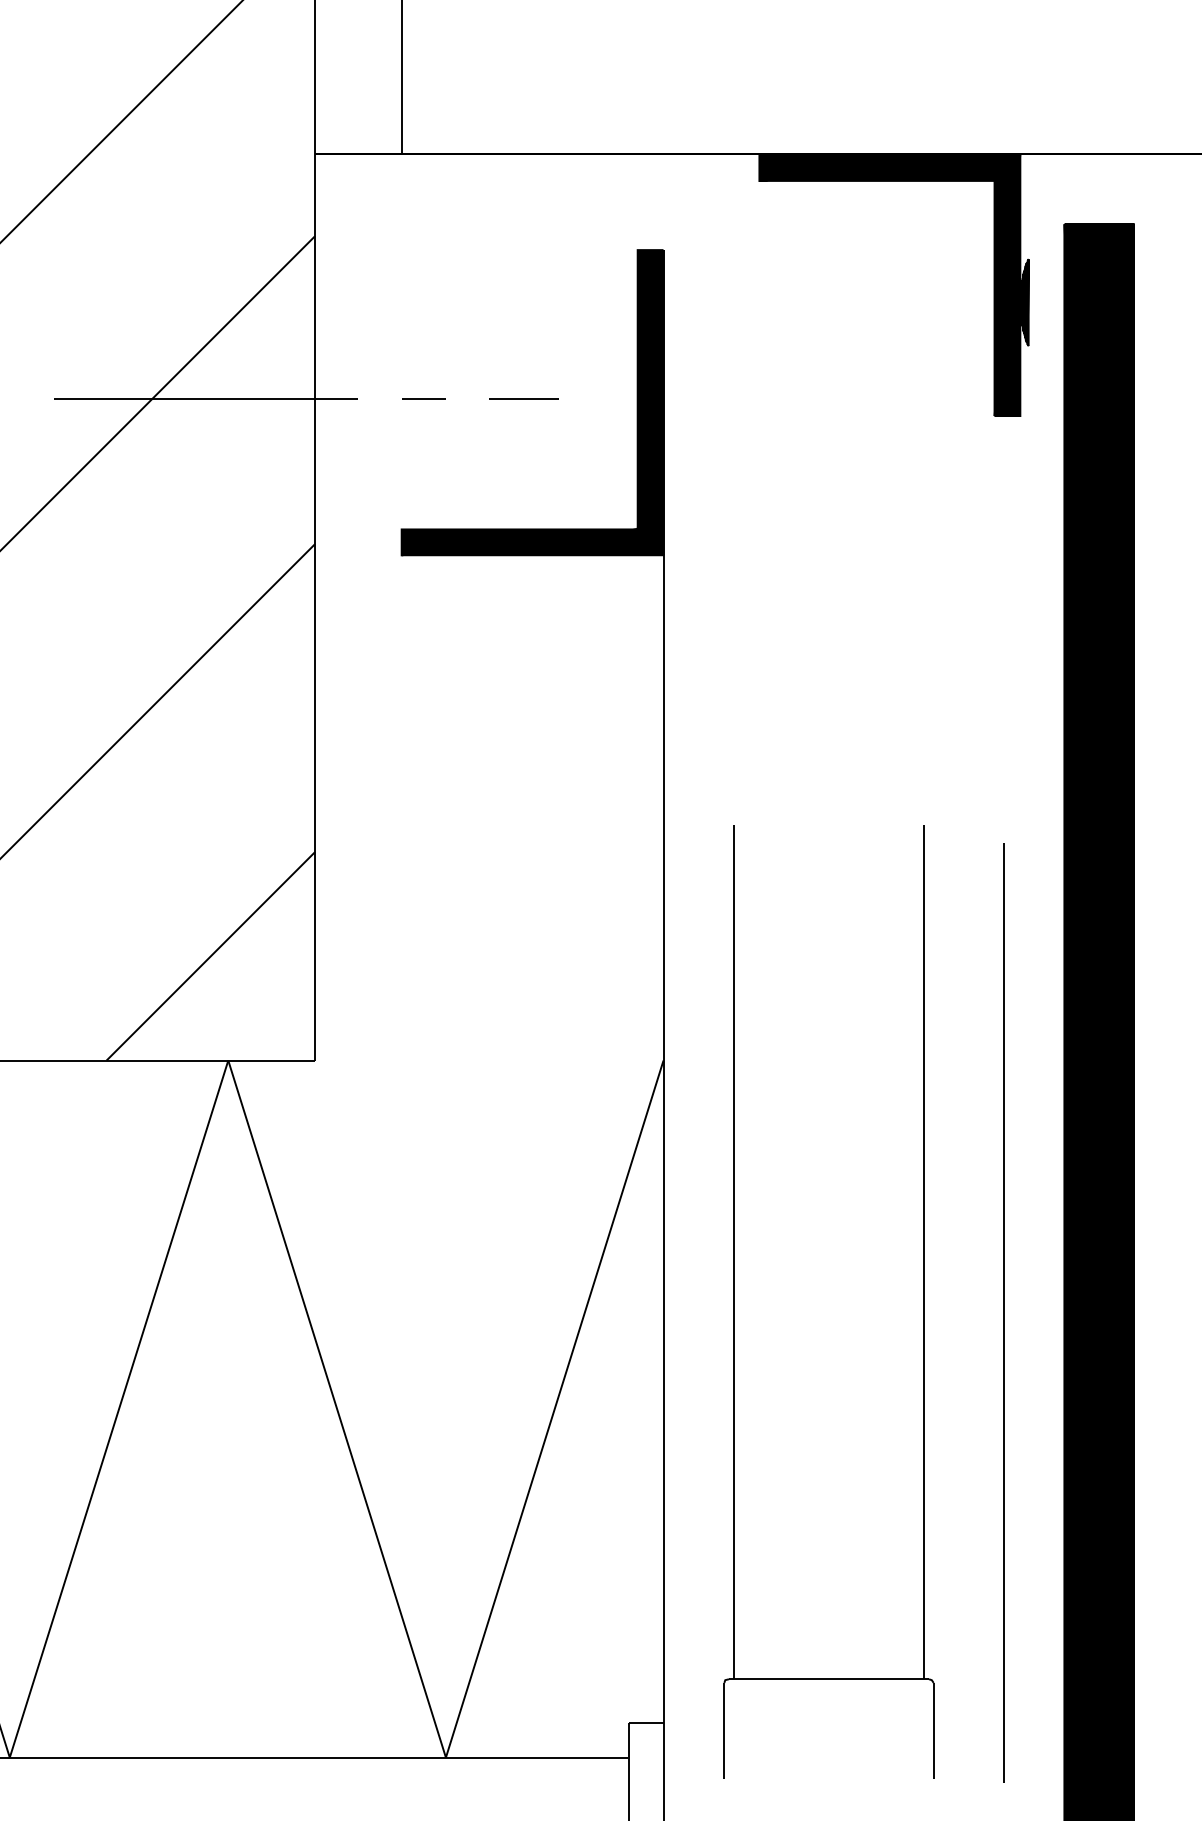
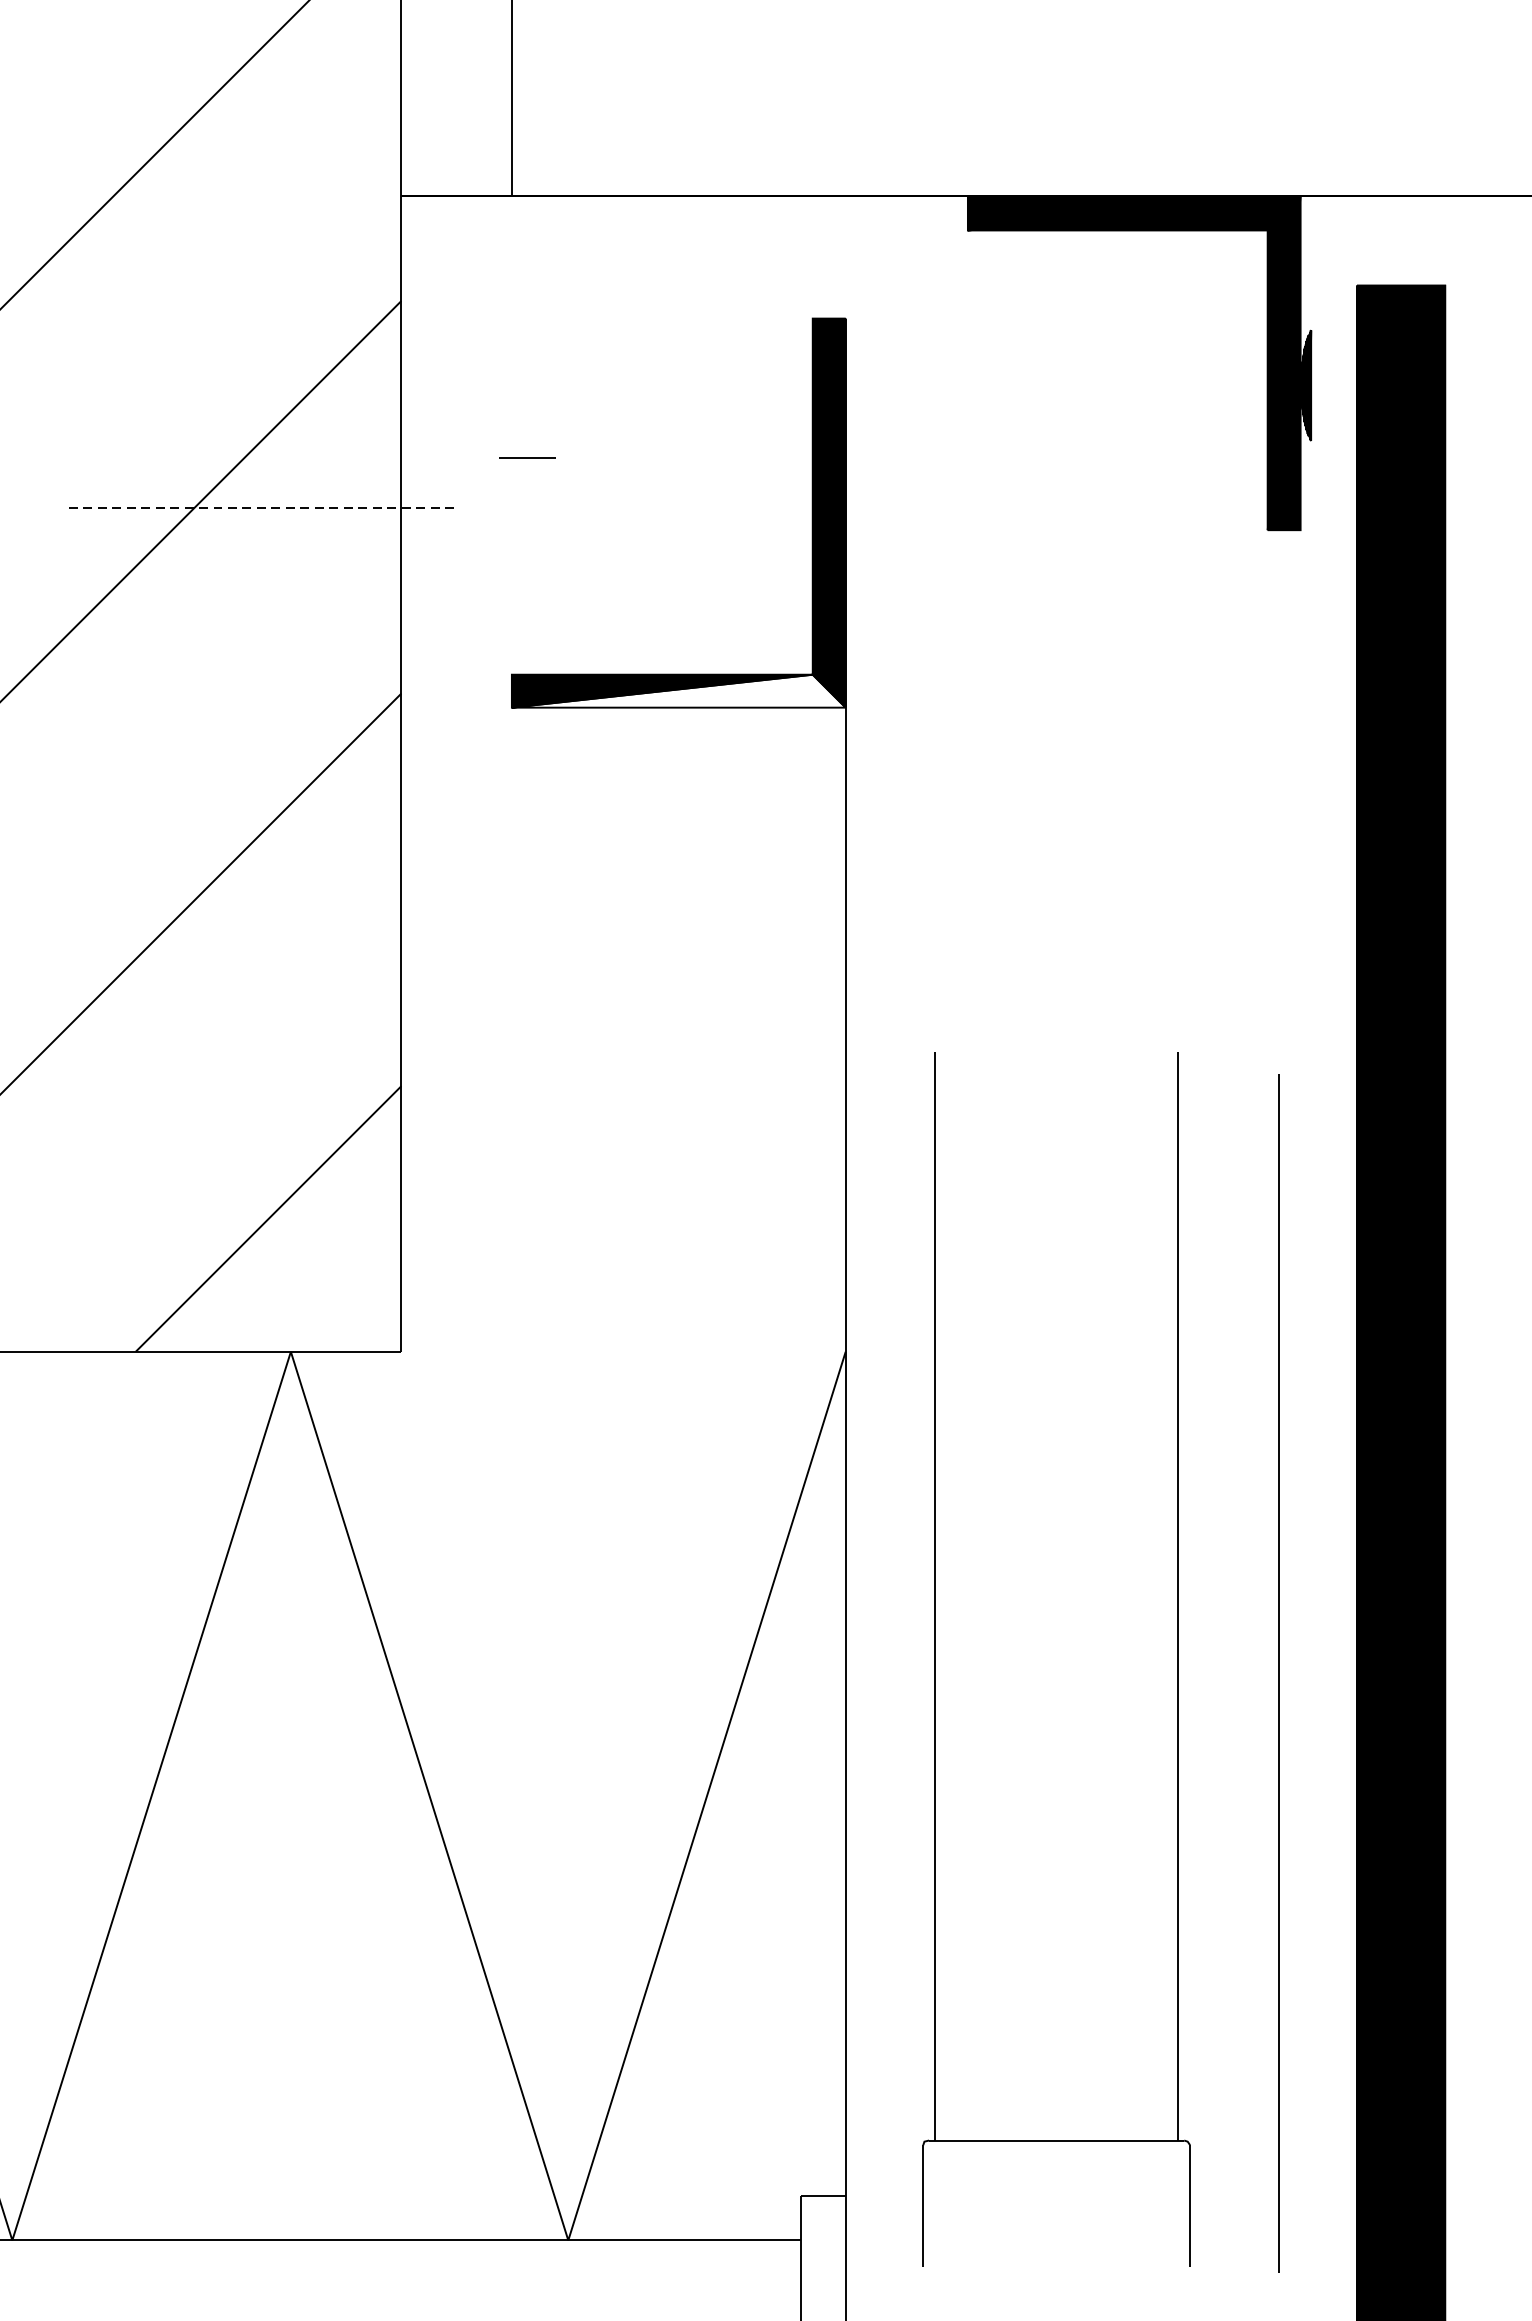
line: (206, 398) -> (263, 507), solid -> dashed
line: (423, 398) -> (526, 458), moved
line: (523, 398) -> (667, 507), removed
fill: (532, 542) -> (678, 691), removed

